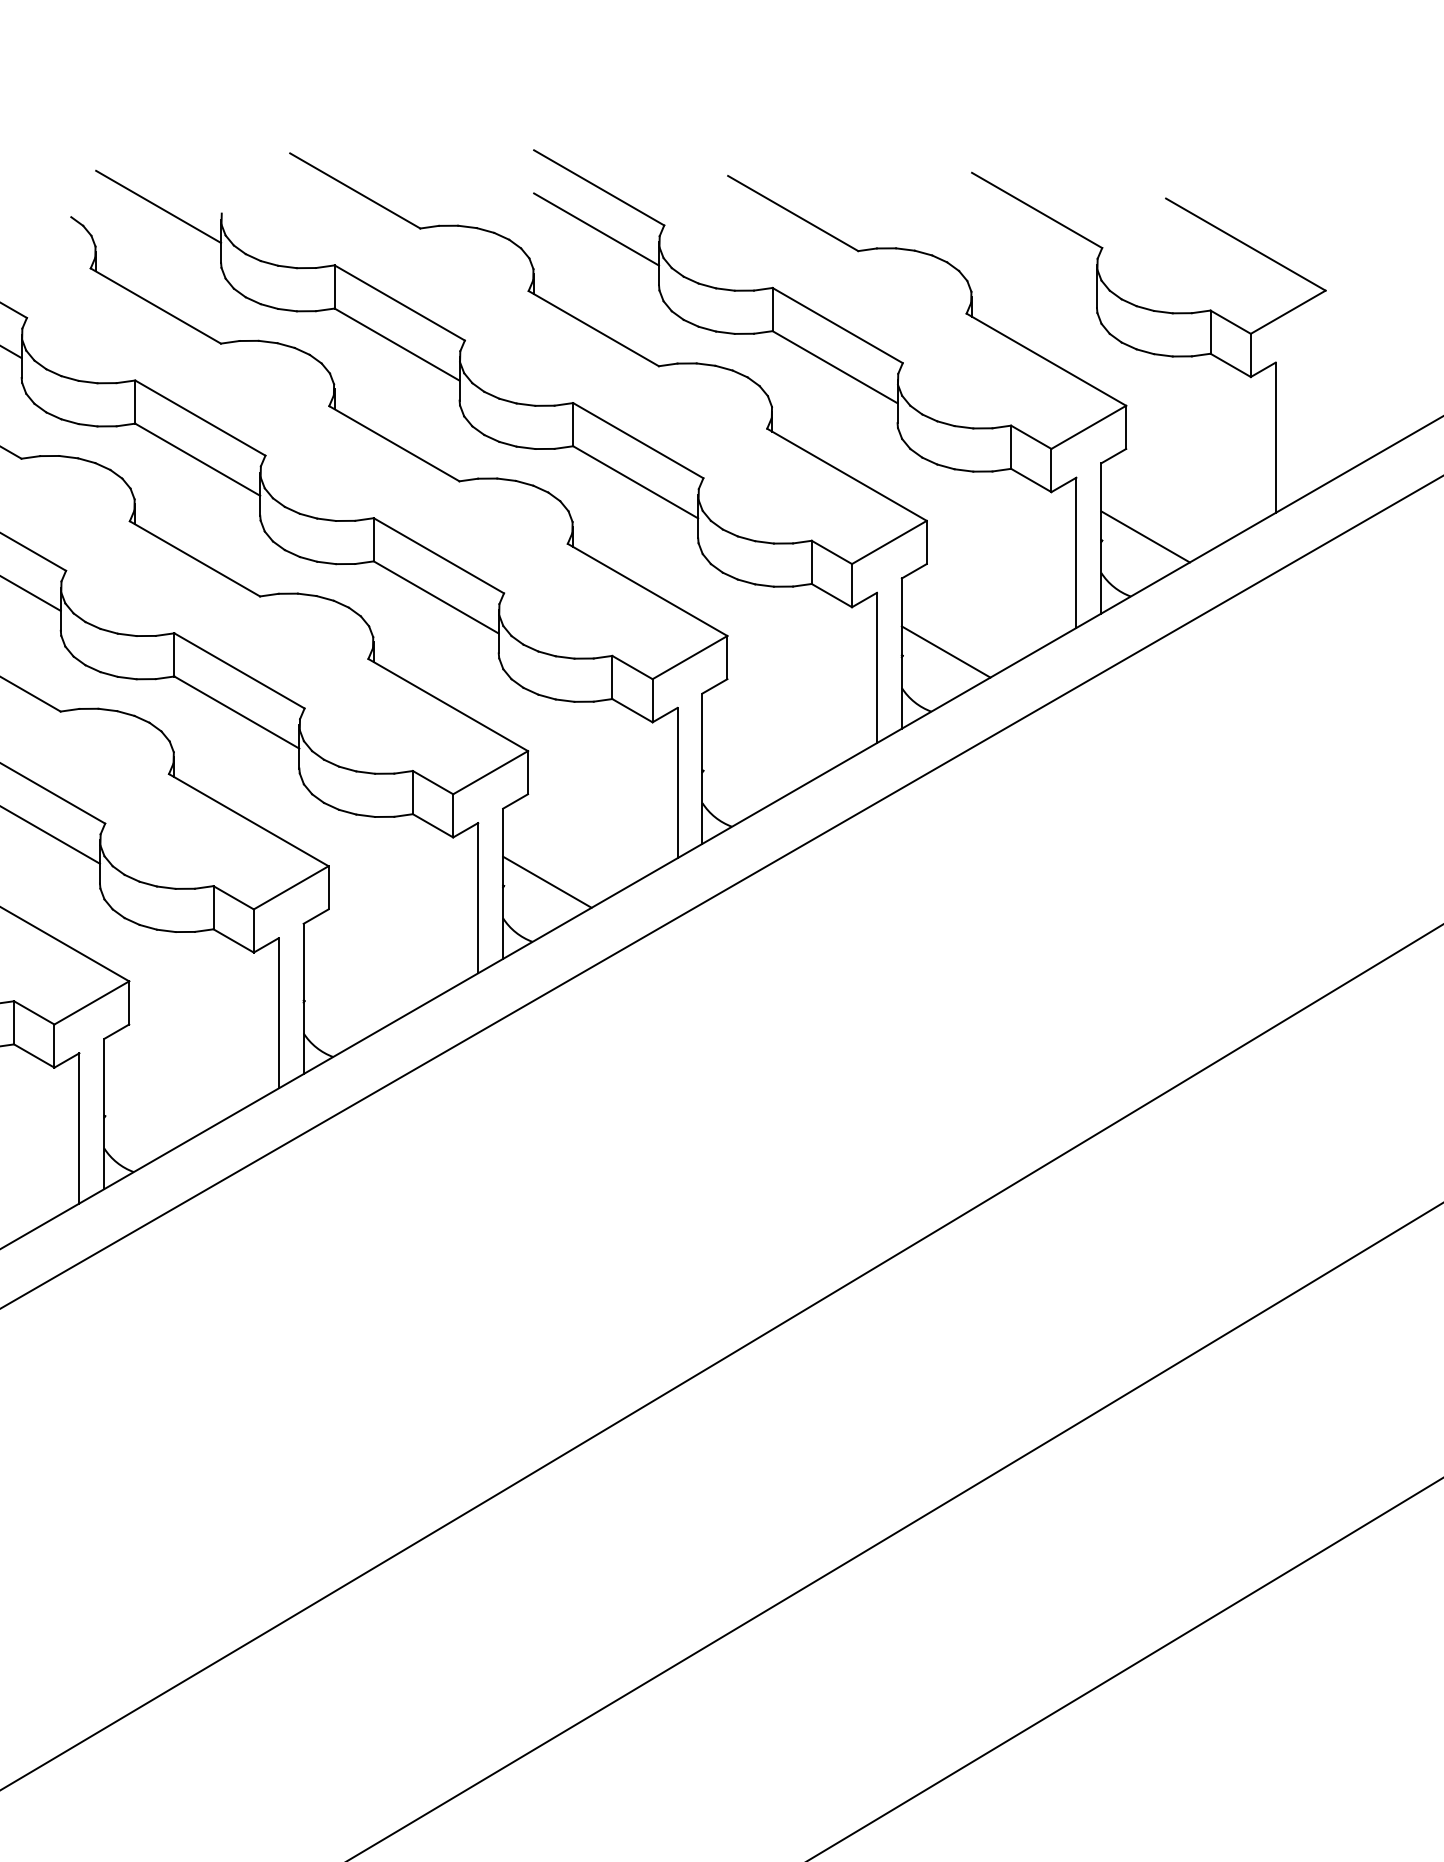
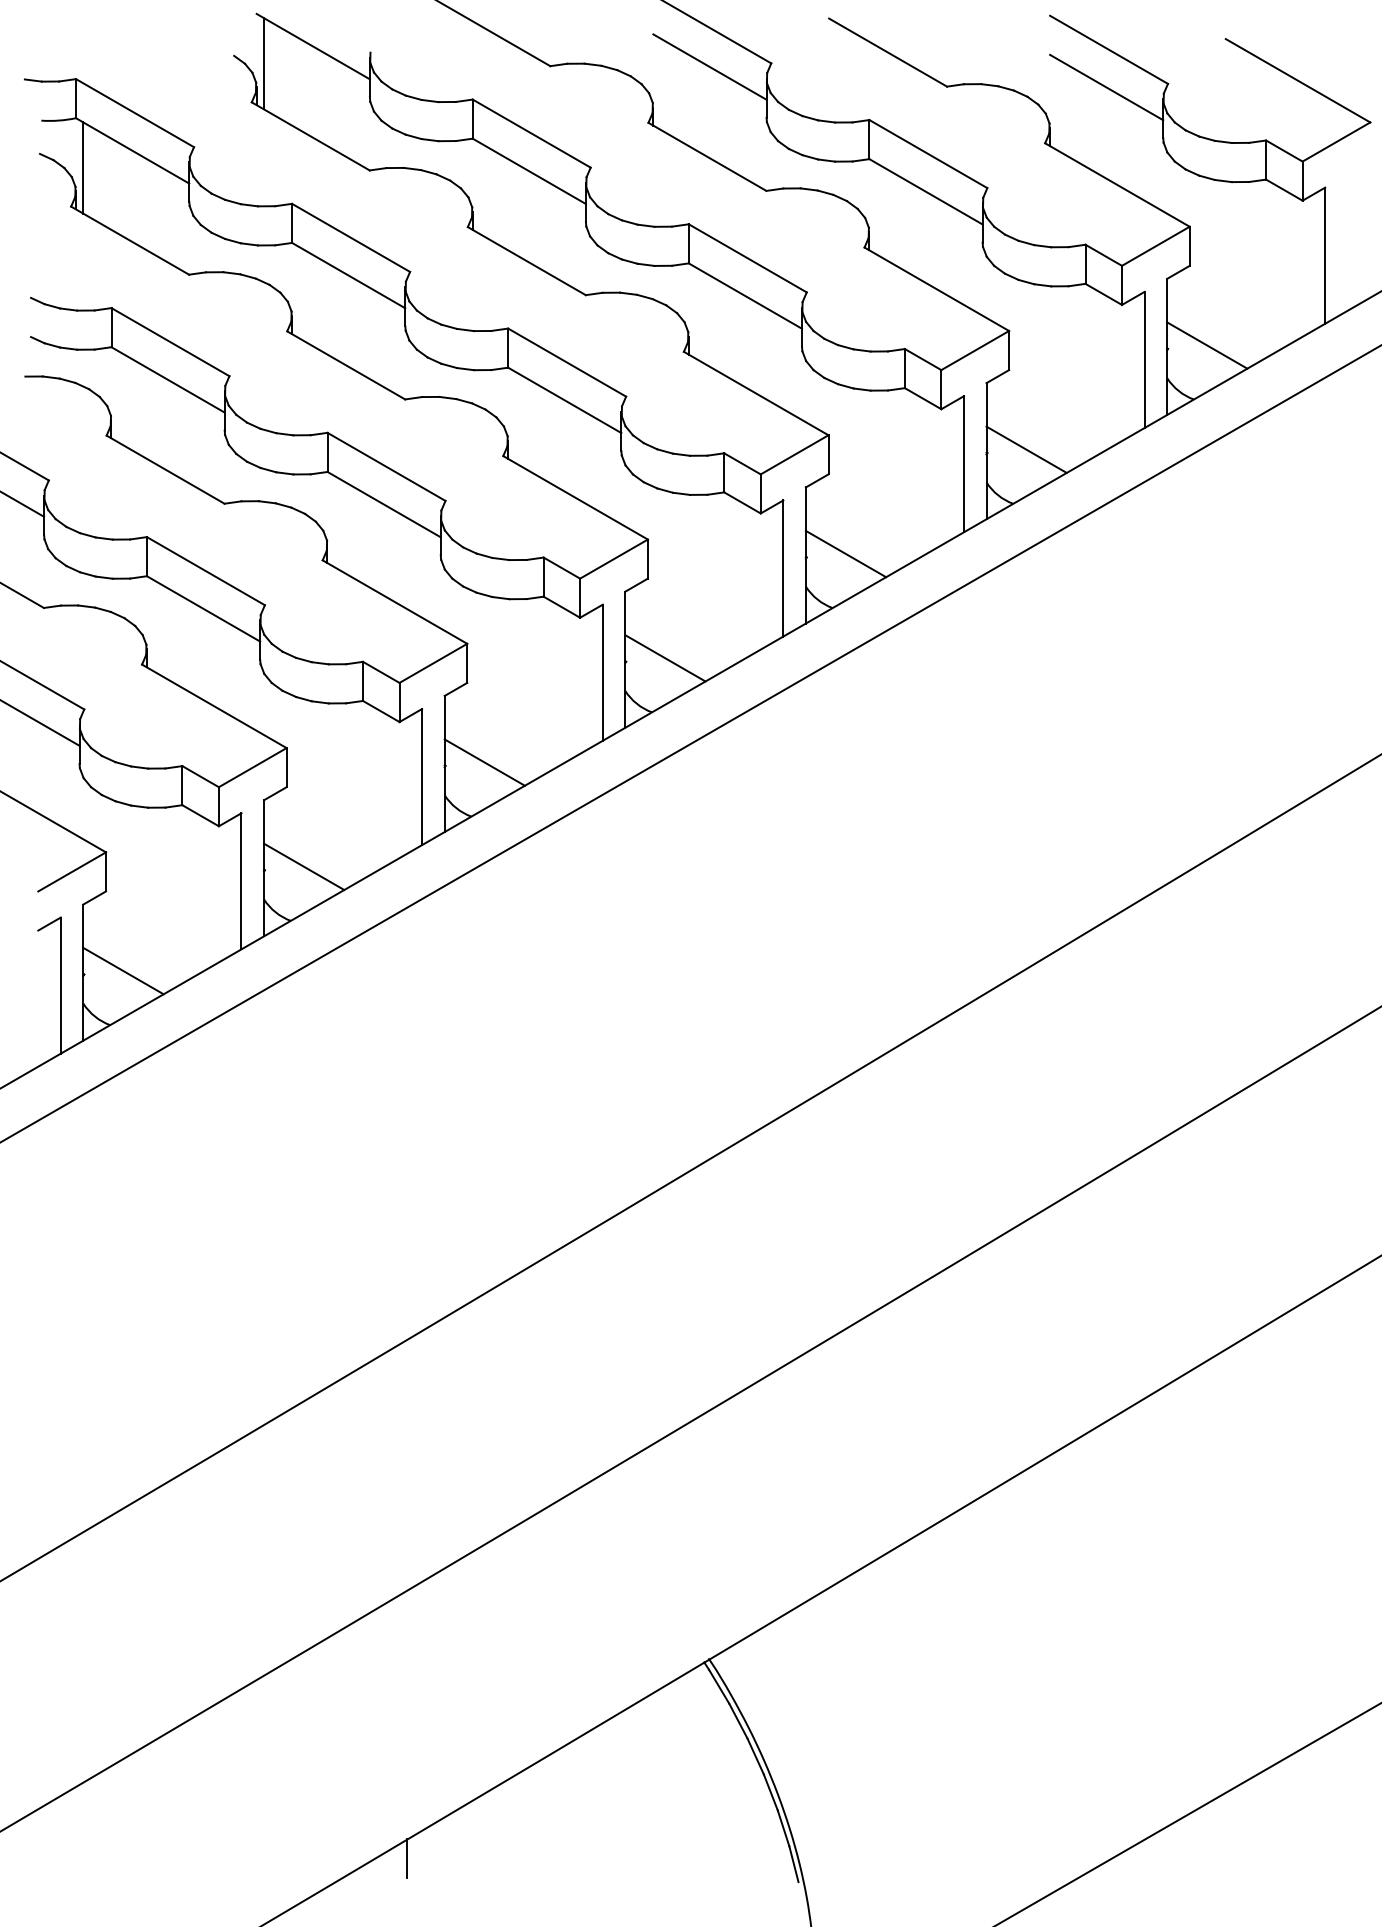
line: (104, 225) -> (264, 63), added
line: (1034, 252) -> (1106, 87), added
line: (746, 766) -> (845, 553), added
line: (347, 997) -> (484, 762), added
line: (148, 1112) -> (304, 866), added

